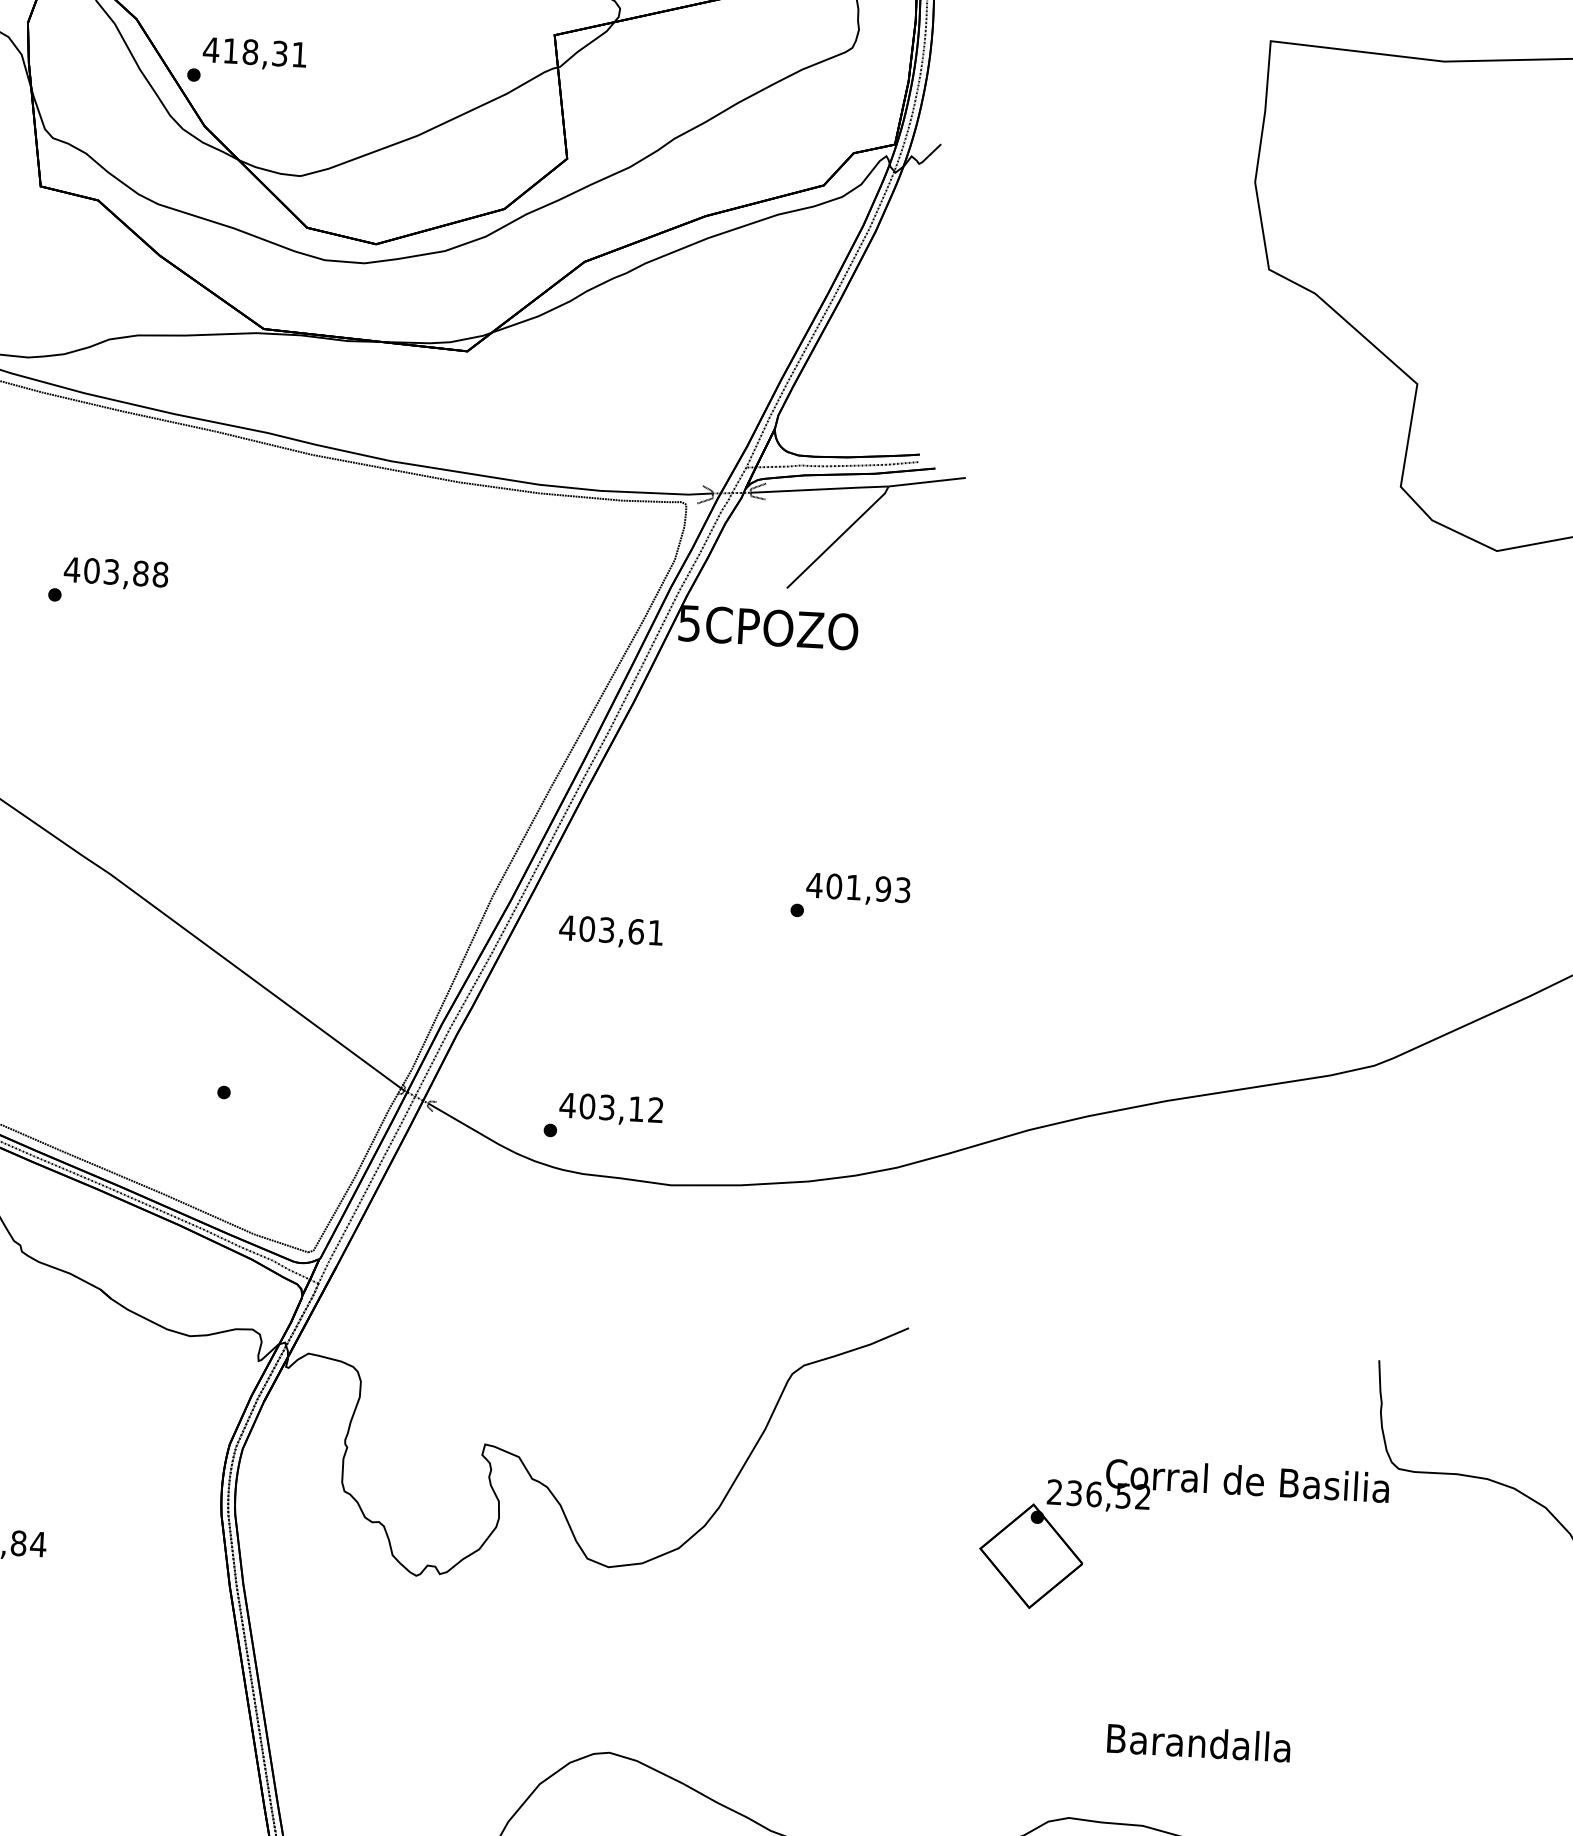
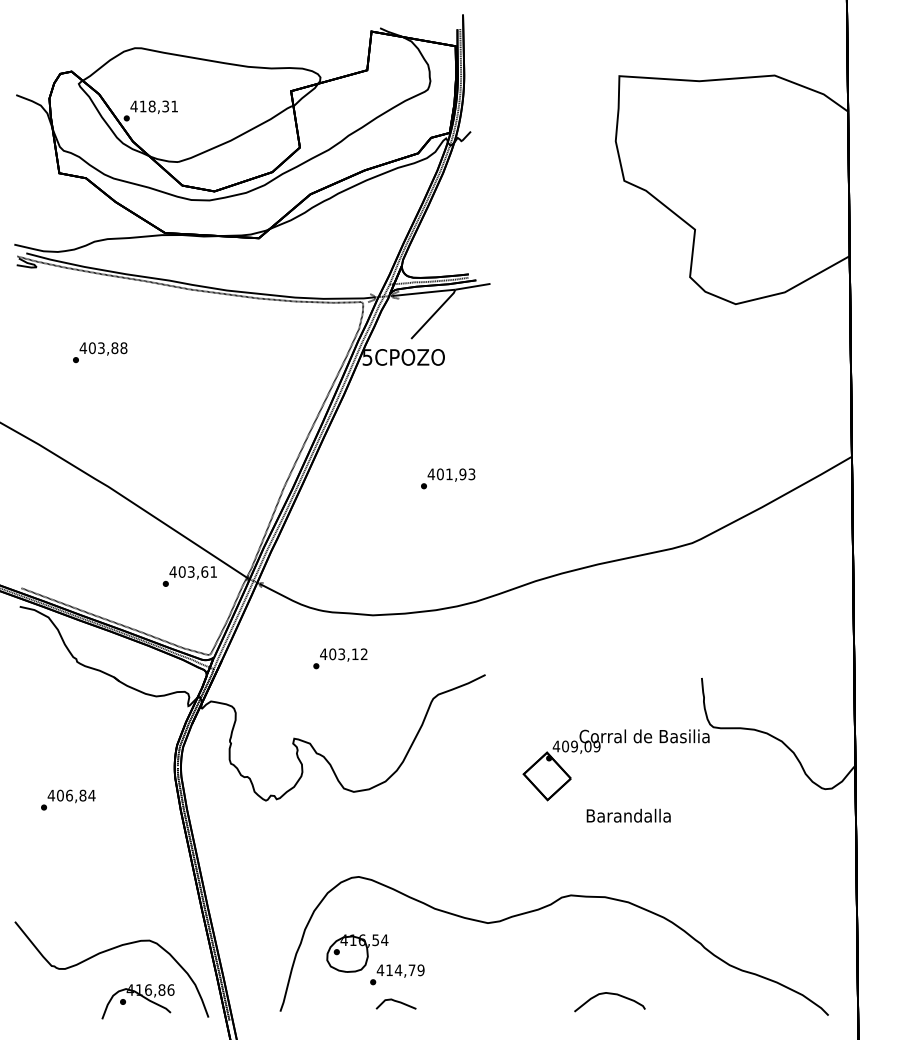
text: (609, 931) -> (192, 572), moved
text: (603, 1116) -> (340, 658), moved
text: (1098, 1494) -> (576, 746), 236,52 -> 409,09
text: (1198, 1742) -> (628, 815), moved

